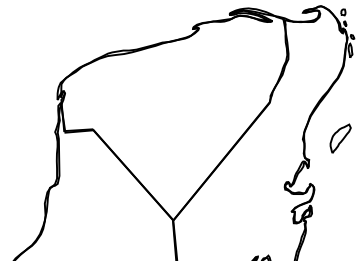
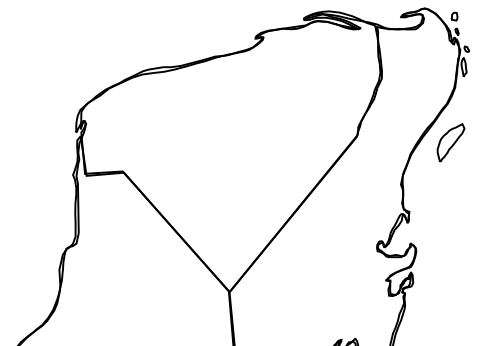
part: (340, 138) -> (450, 142), moved

